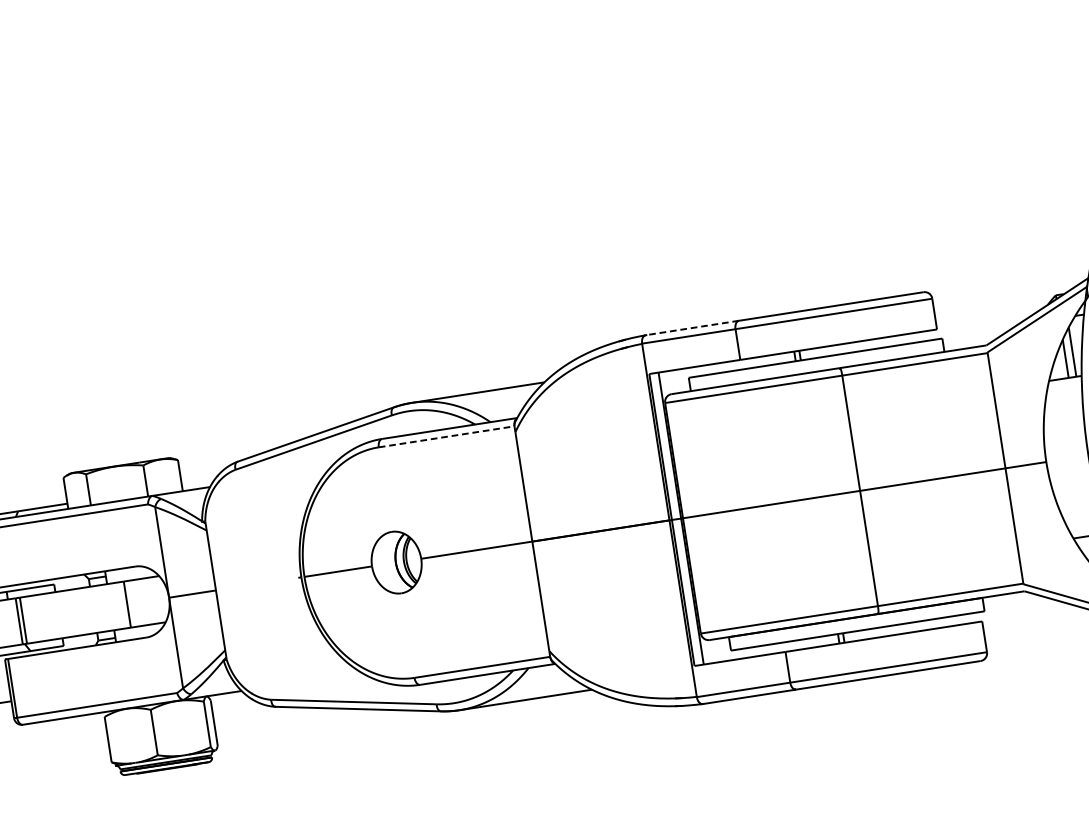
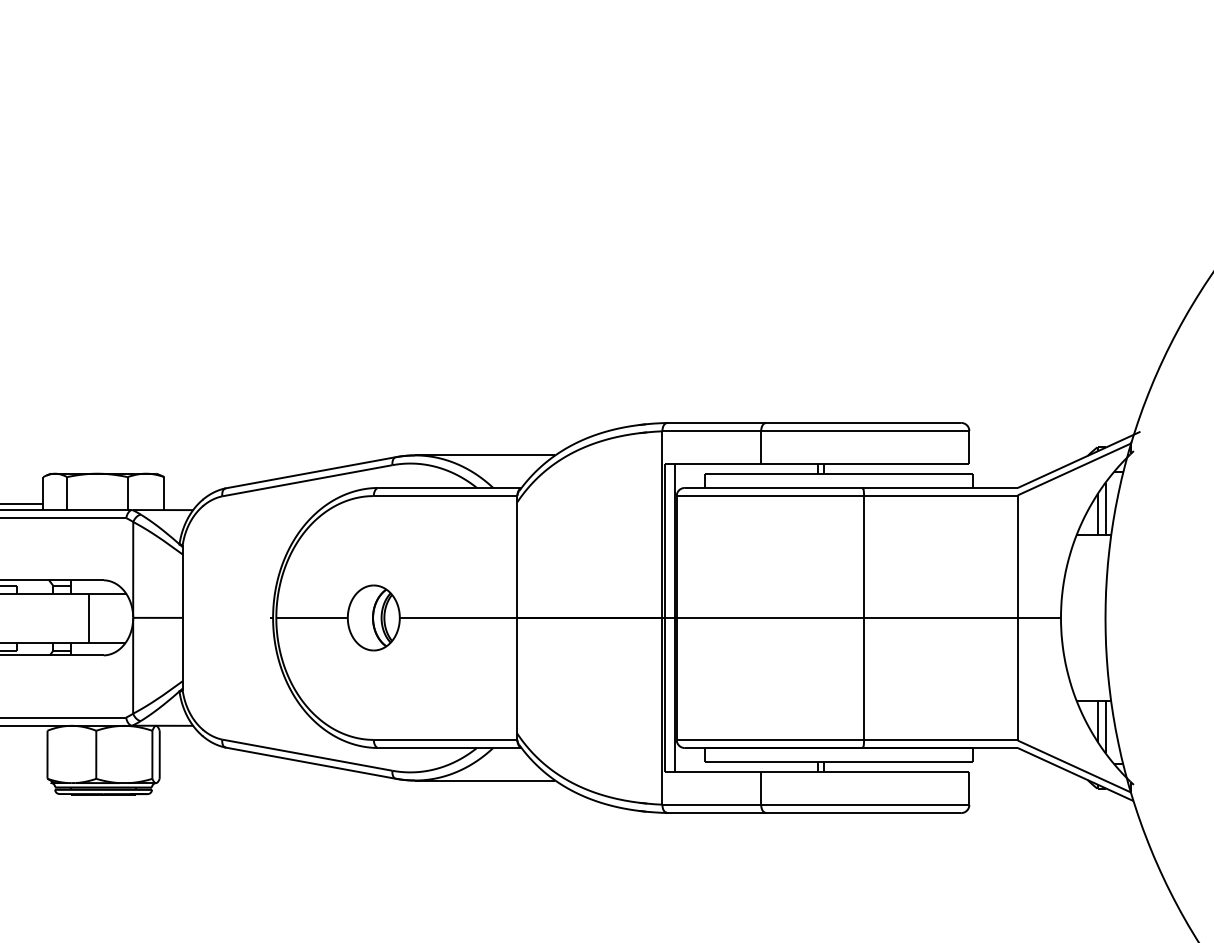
line: (692, 327) -> (716, 422), dashed -> solid
line: (446, 437) -> (445, 496), dashed -> solid

